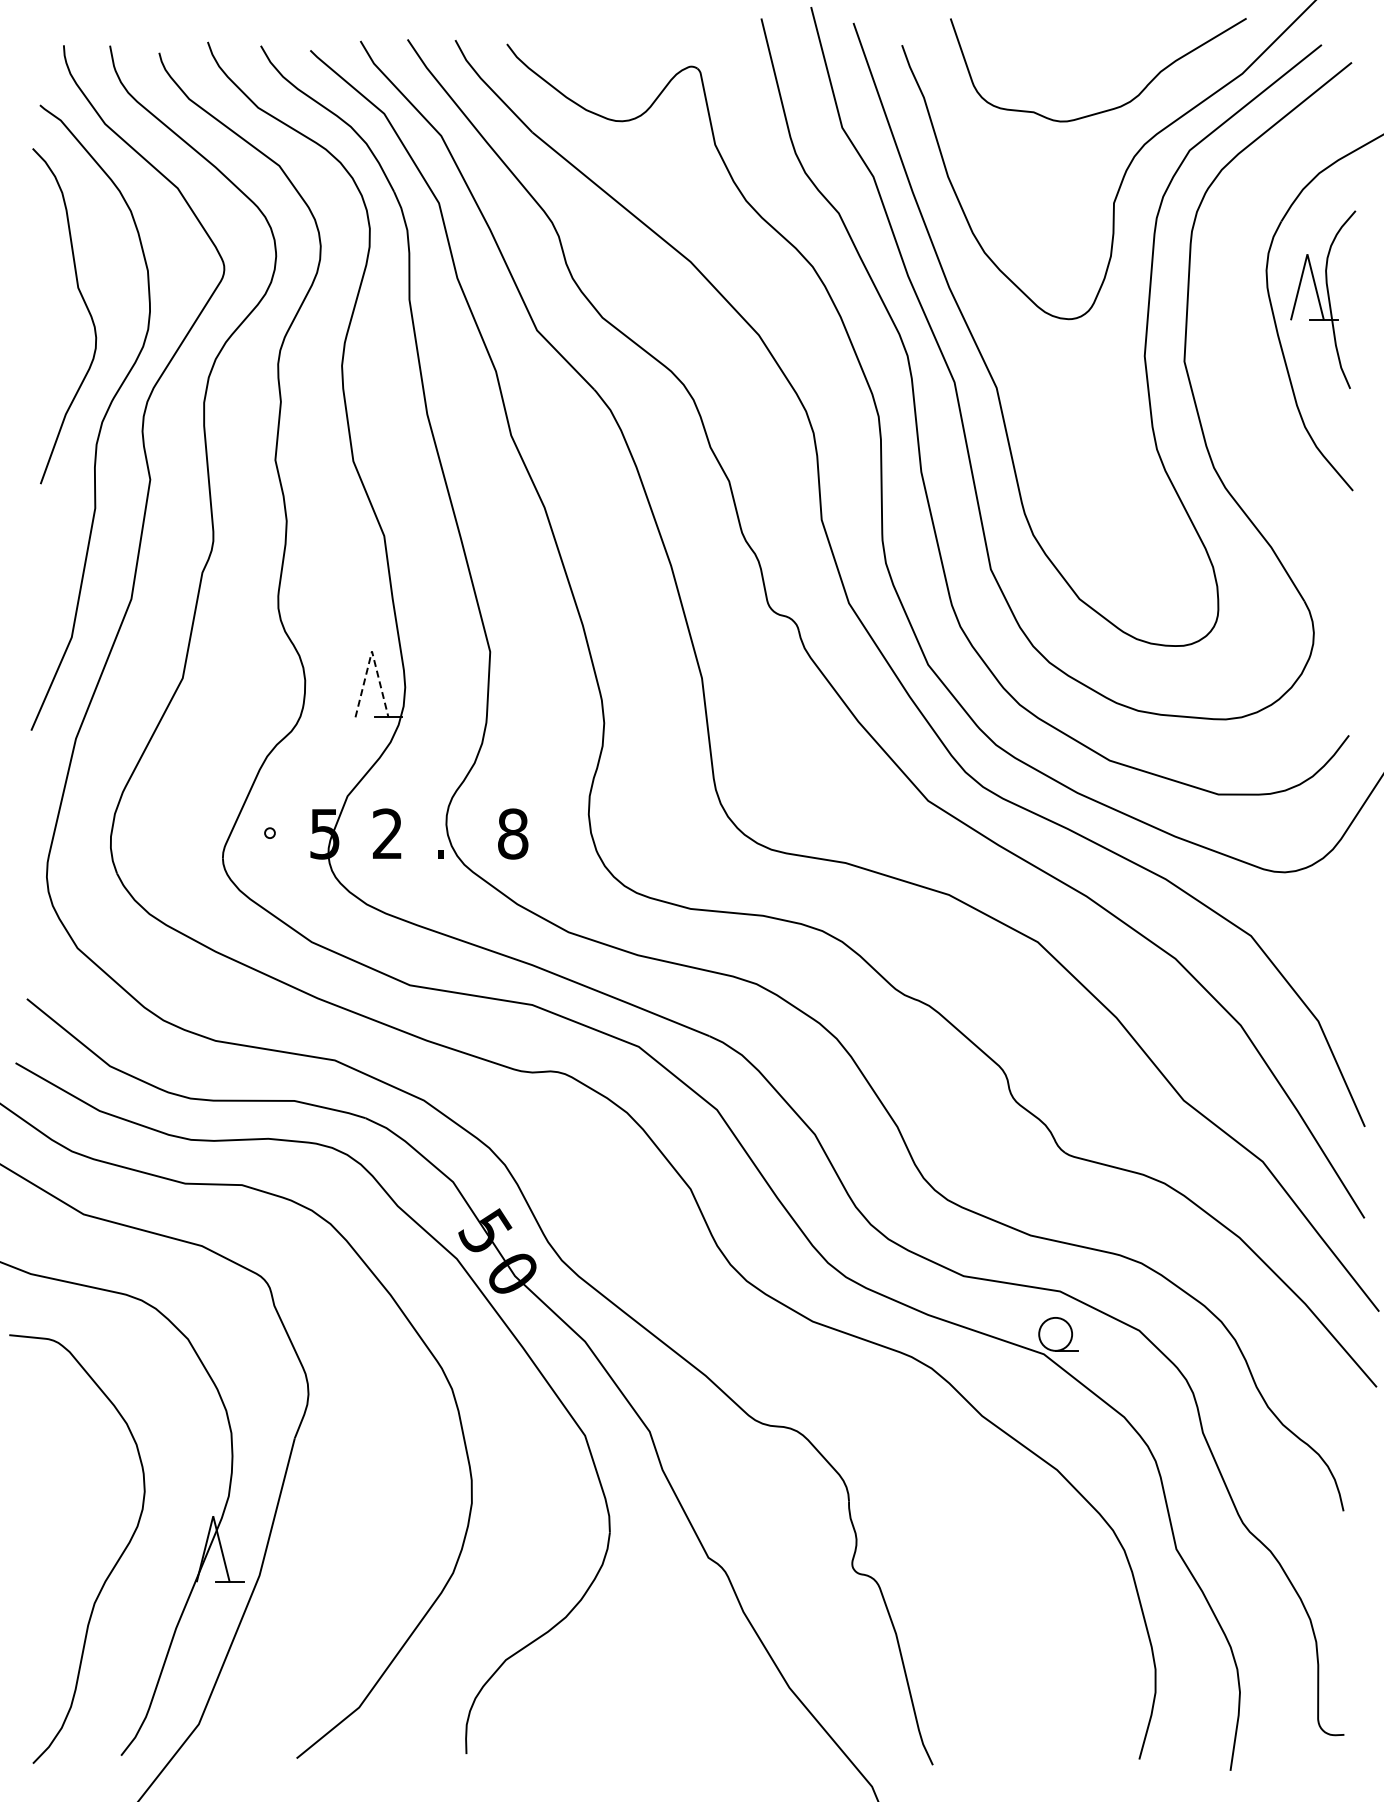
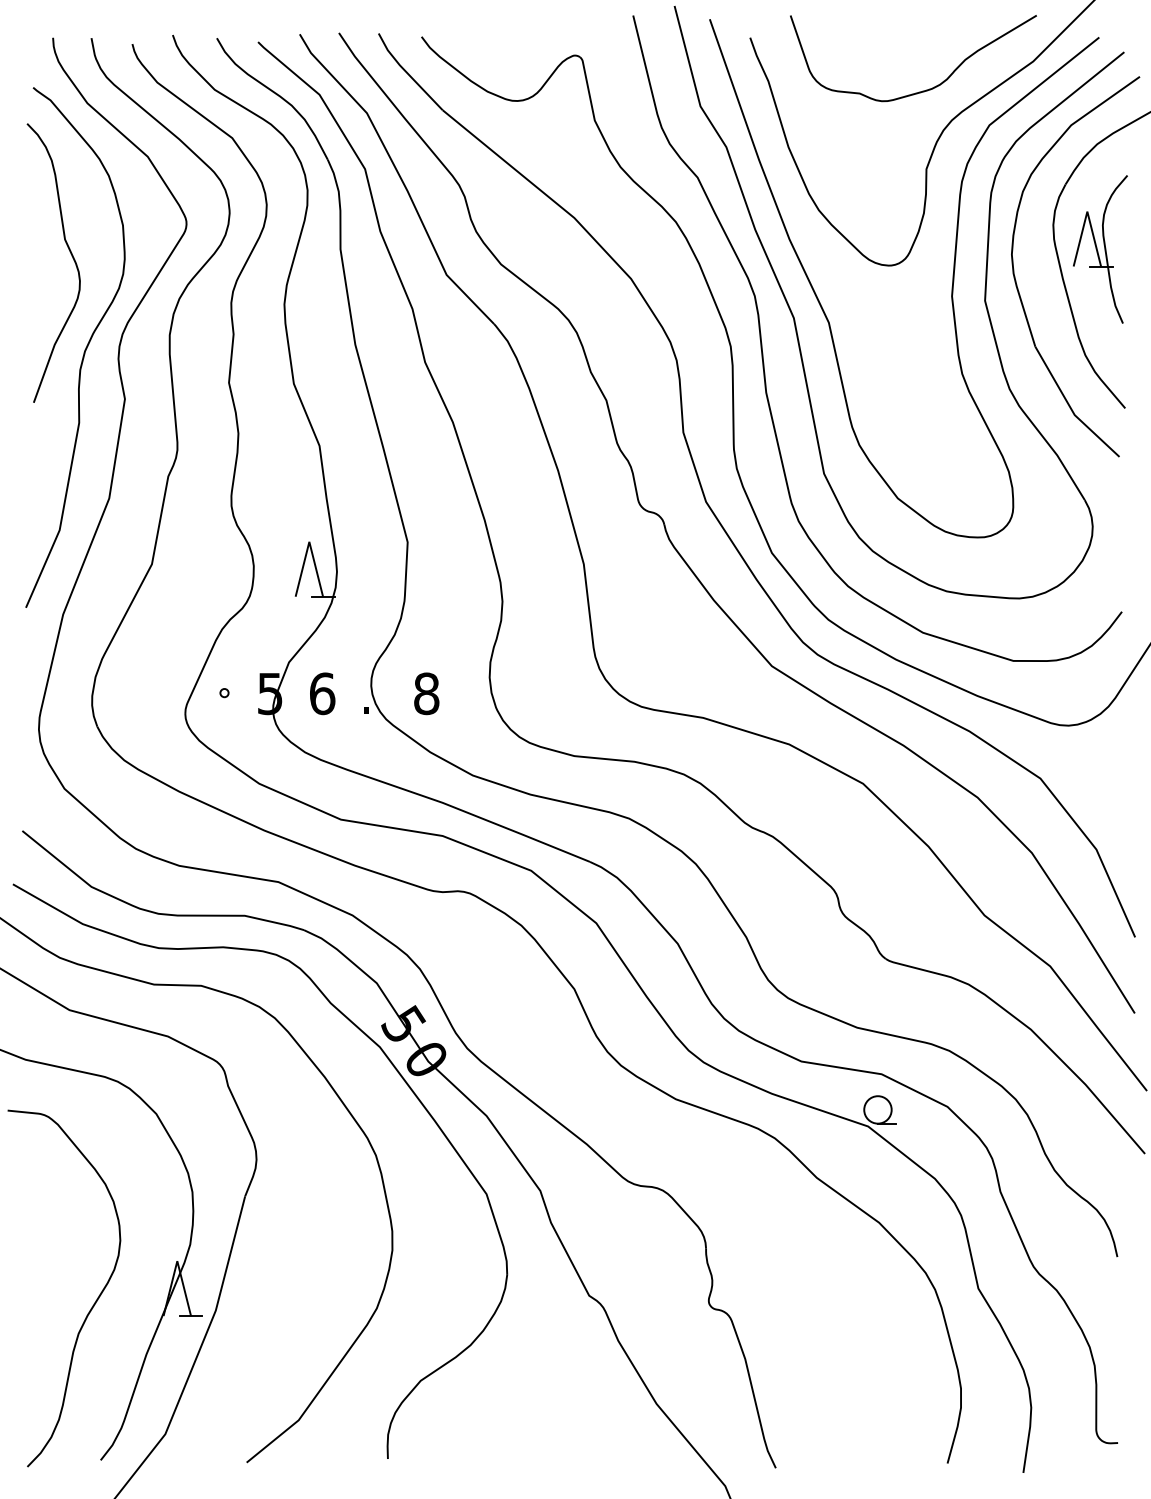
part: (1221, 334) -> (1015, 278), added
line: (372, 651) -> (309, 541), dashed -> solid
text: (387, 833) -> (322, 693), 2 -> 6

